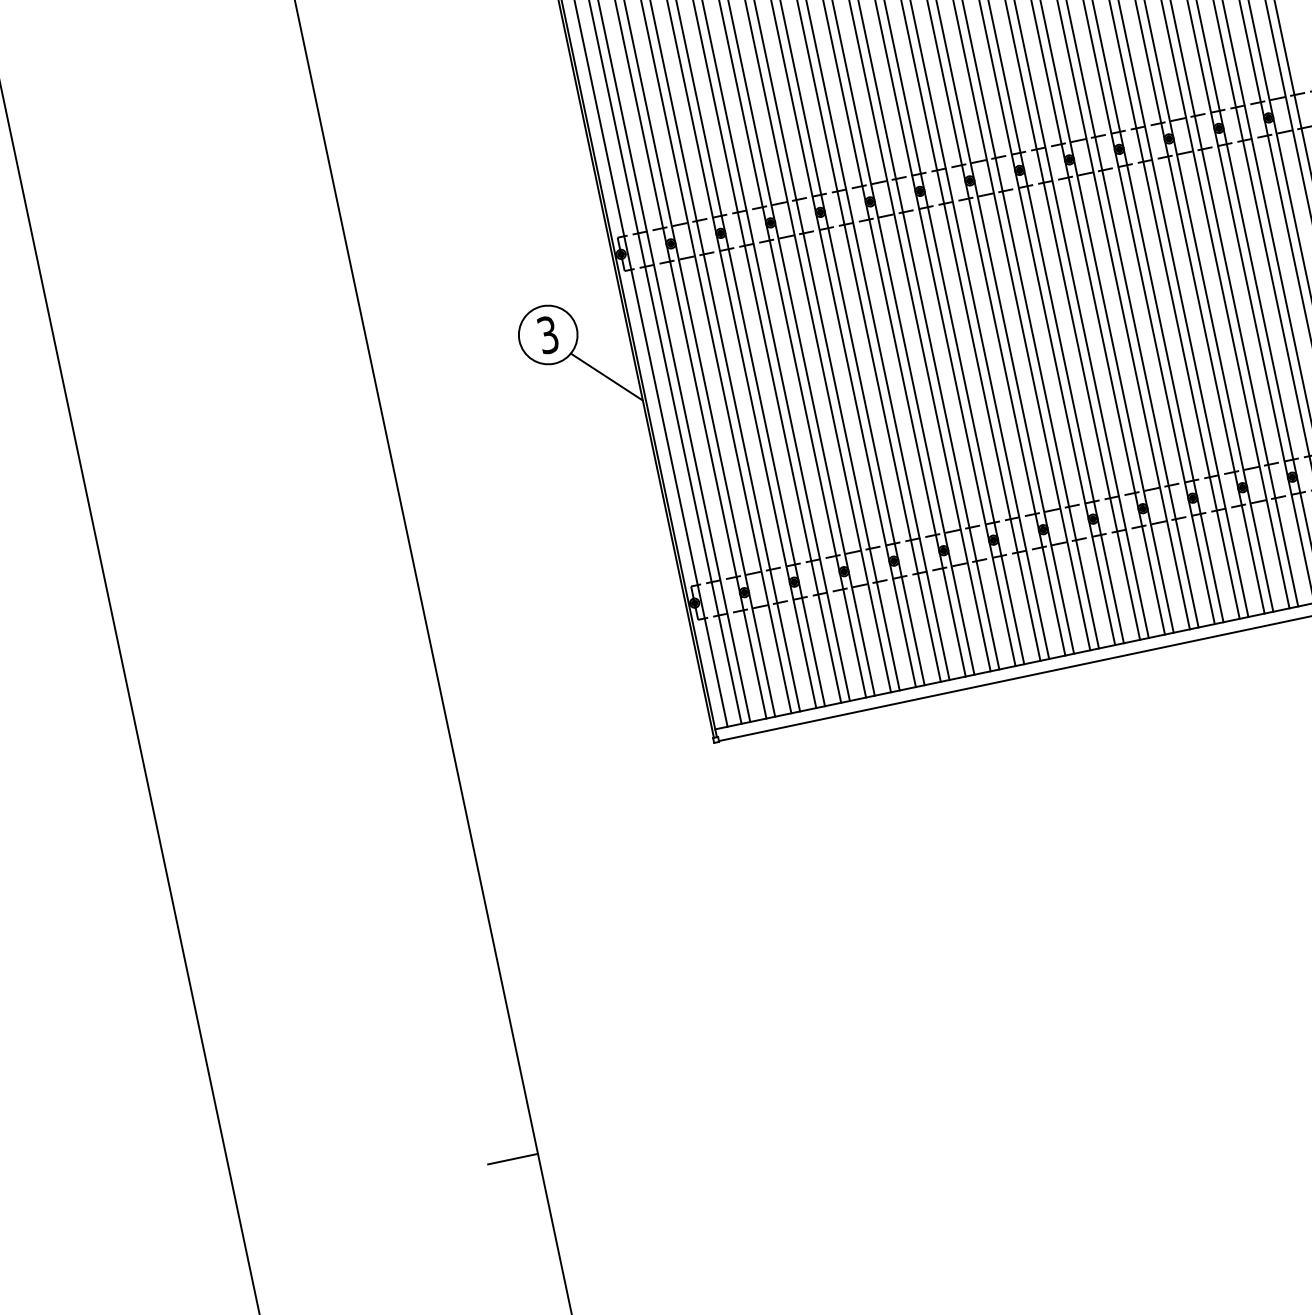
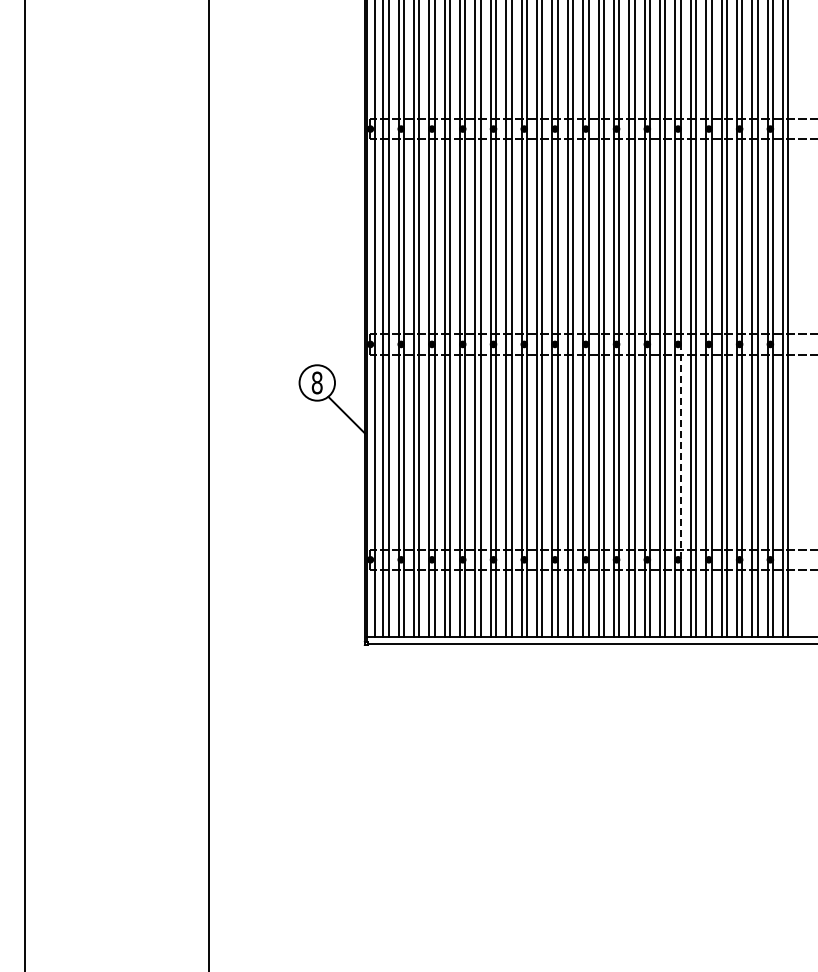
line: (1160, 323) -> (680, 452), solid -> dashed
text: (546, 334) -> (316, 382), 3 -> 8
line: (512, 1158) -> (193, 865), removed

